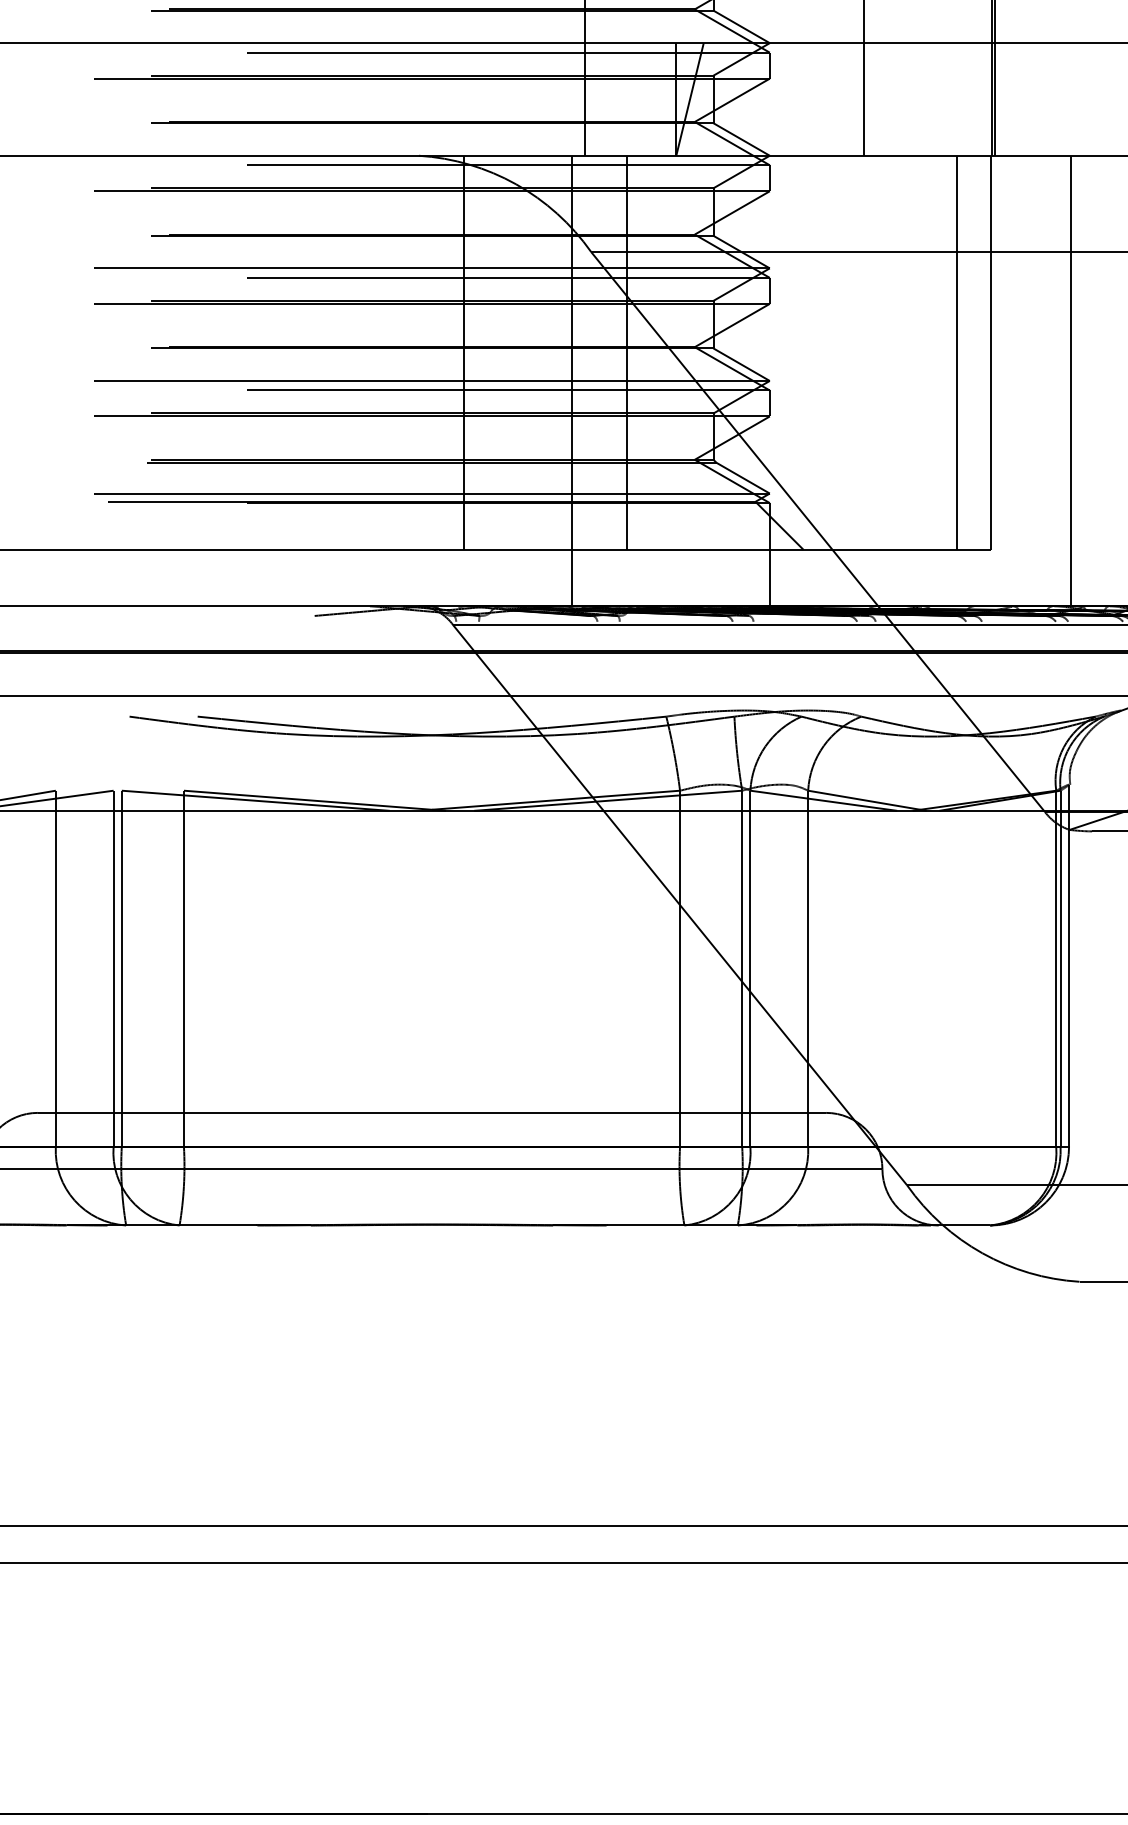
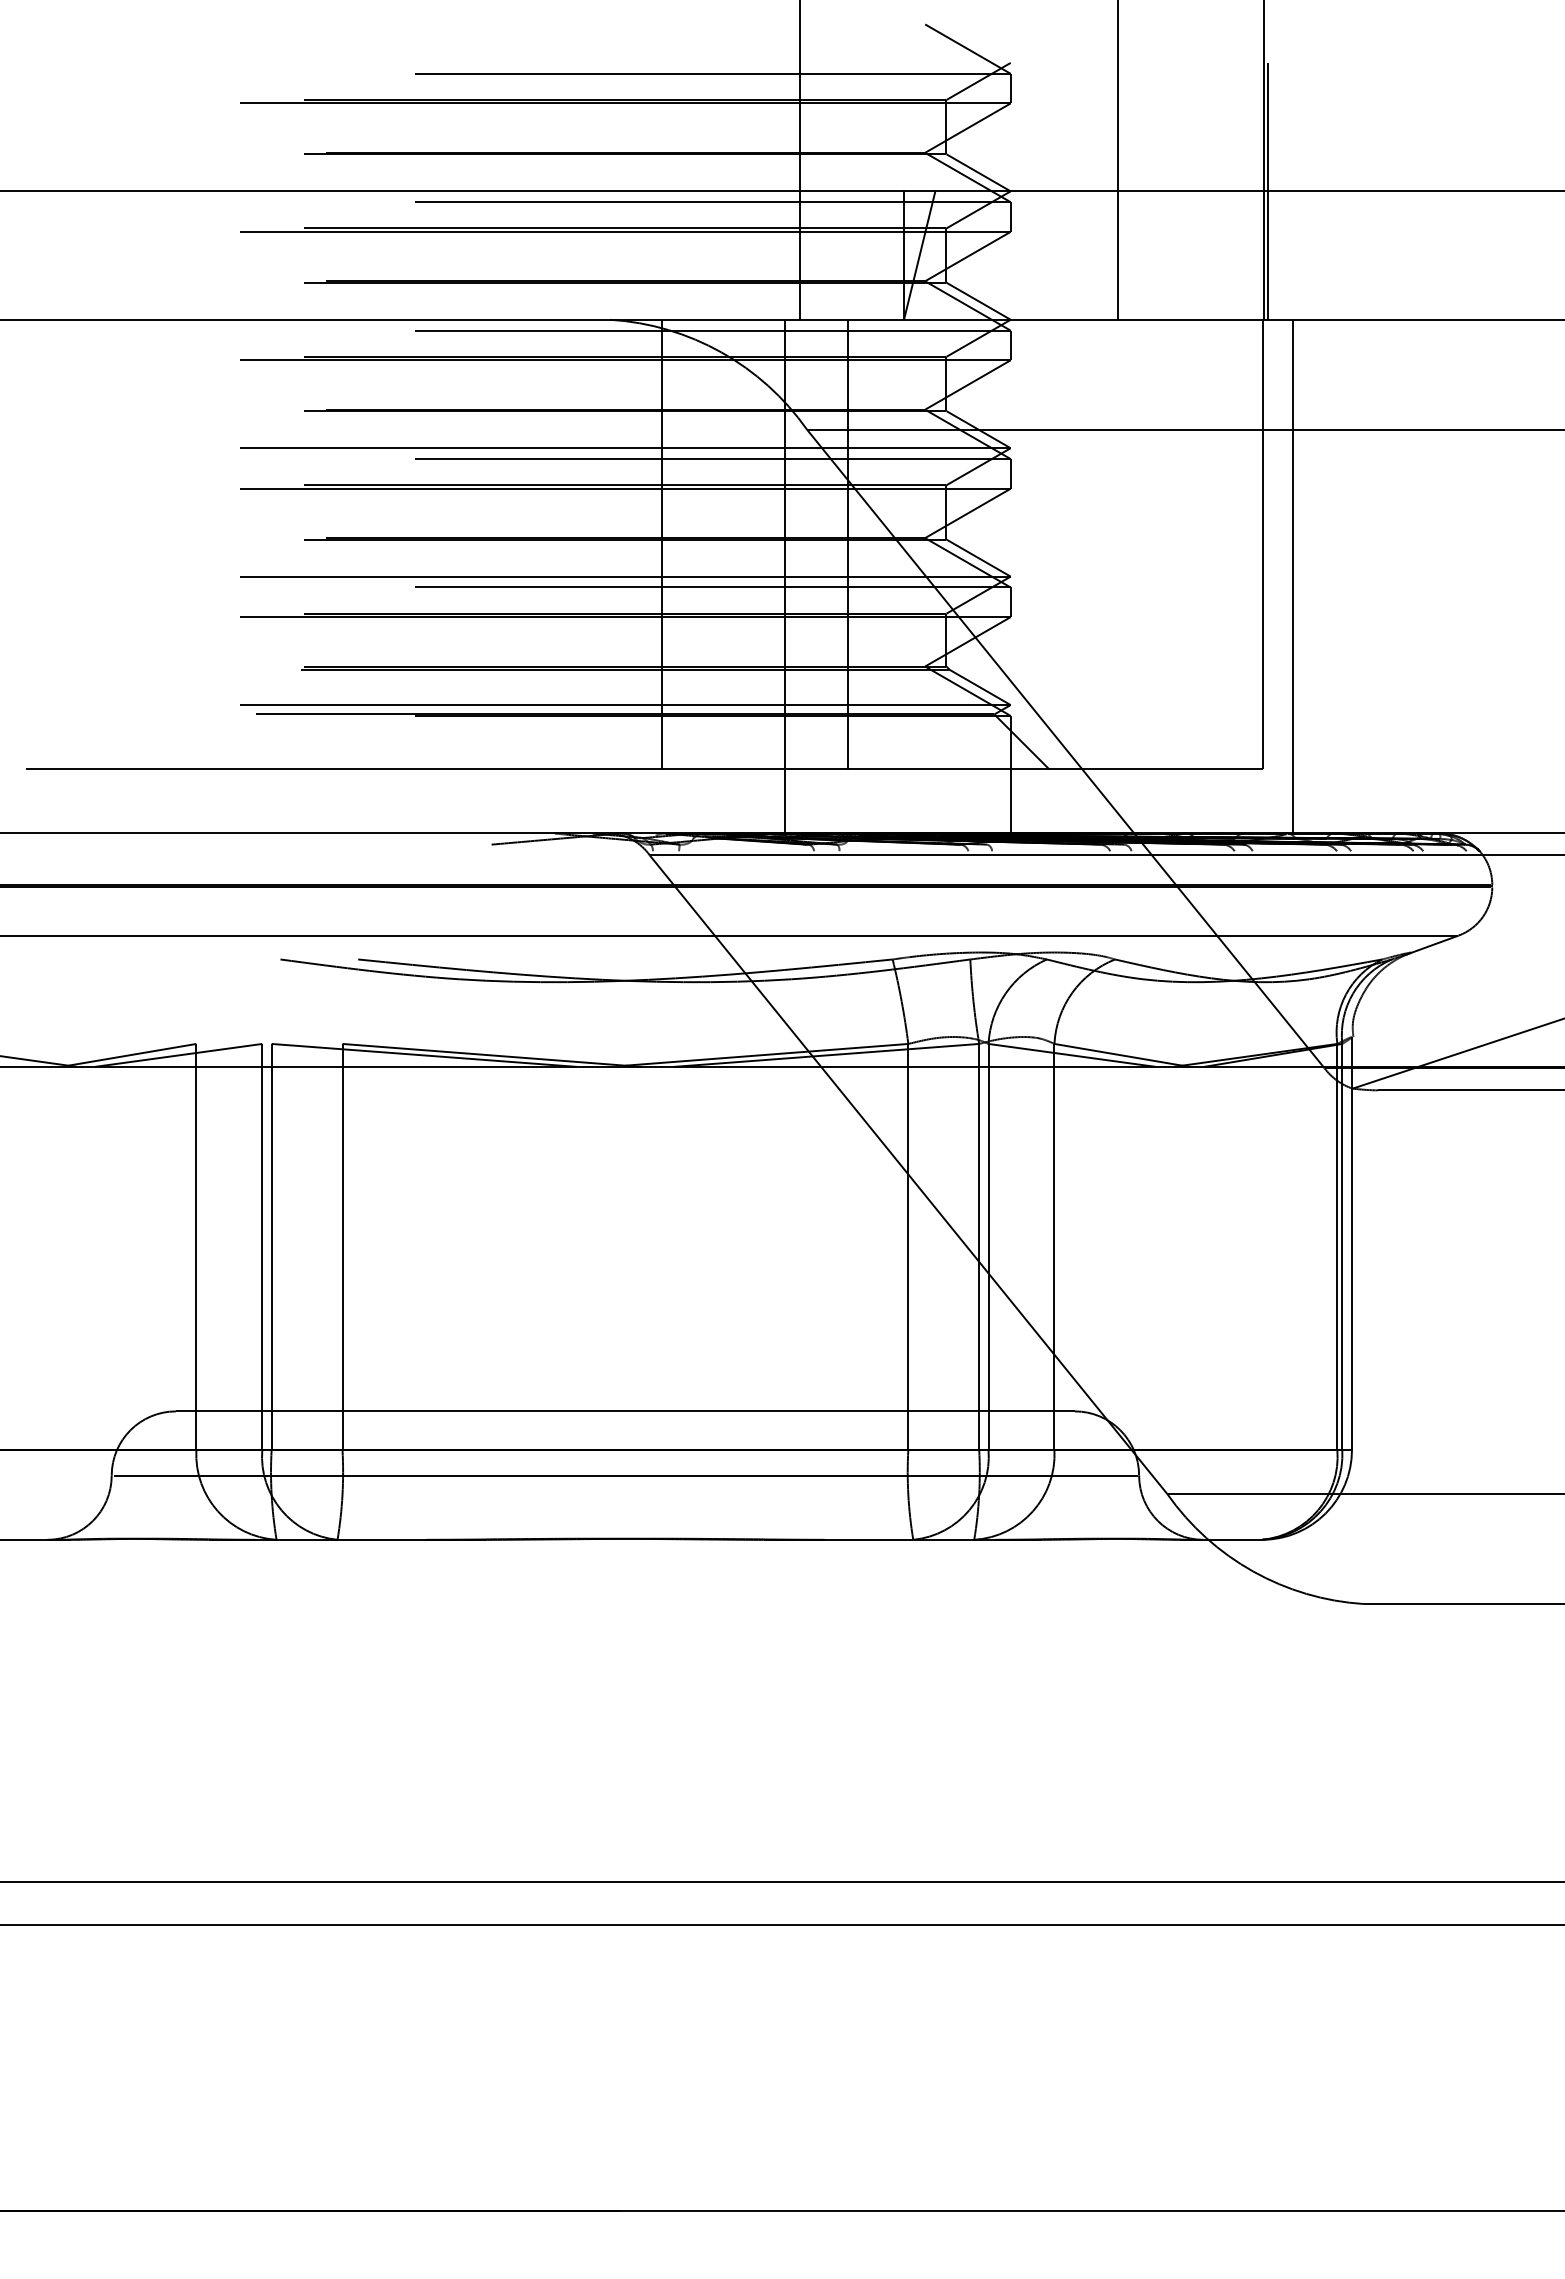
line: (957, 352) -> (1224, 544), removed
line: (1071, 380) -> (1293, 576), moved

